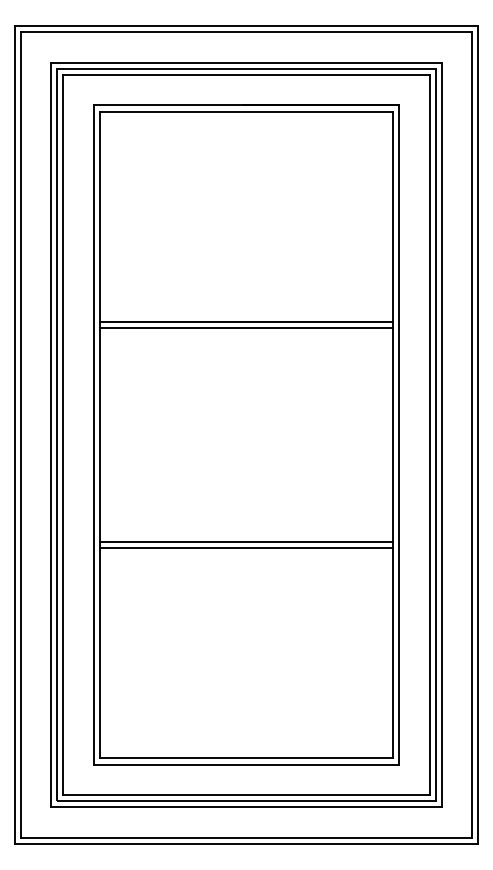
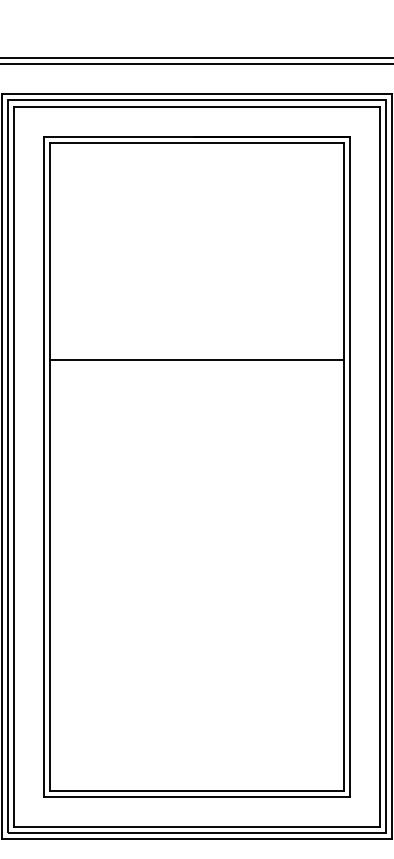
line: (246, 322) -> (196, 354), removed
line: (246, 541) -> (196, 573), removed
line: (246, 547) -> (196, 579), removed

